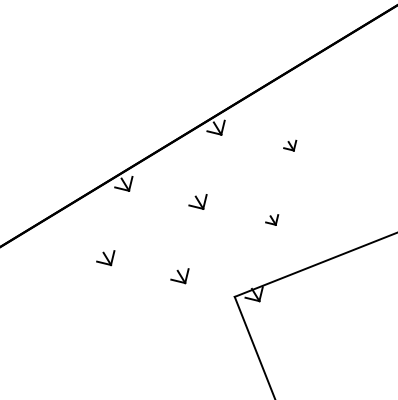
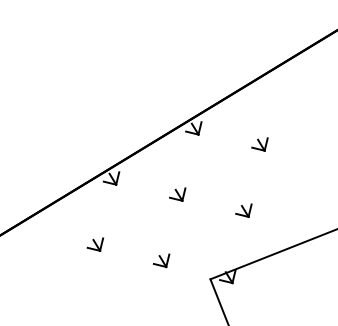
part: (289, 145) -> (259, 144), size x1.43
part: (271, 219) -> (243, 210), size x1.43

